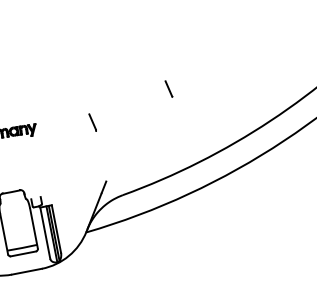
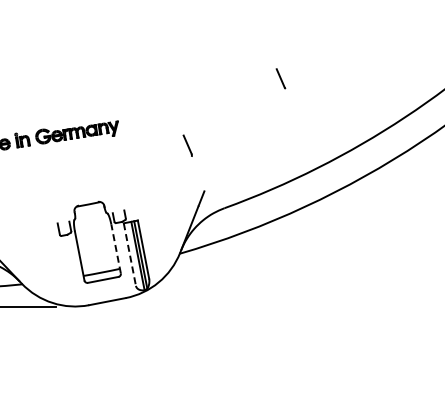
line: (92, 122) -> (187, 145), moved
line: (34, 229) -> (116, 249), solid -> dashed
line: (44, 233) -> (129, 254), solid -> dashed

